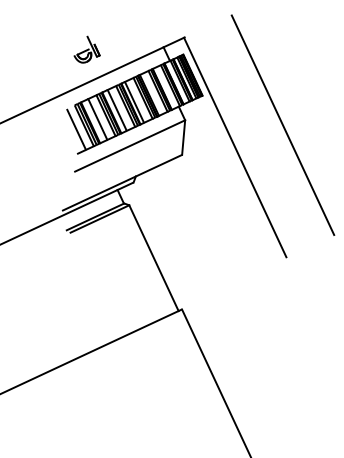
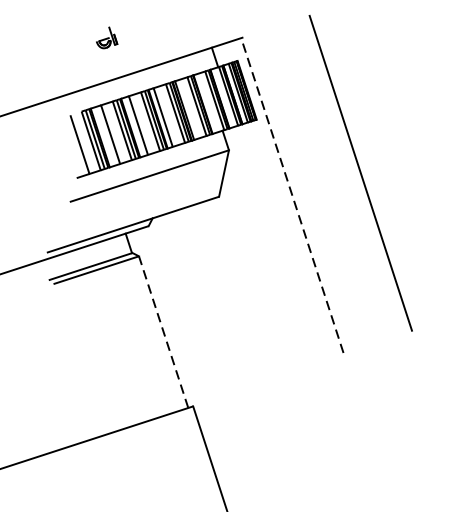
part: (86, 49) -> (106, 37), size x0.6
line: (235, 147) -> (292, 195), solid -> dashed
line: (153, 257) -> (163, 331), solid -> dashed

